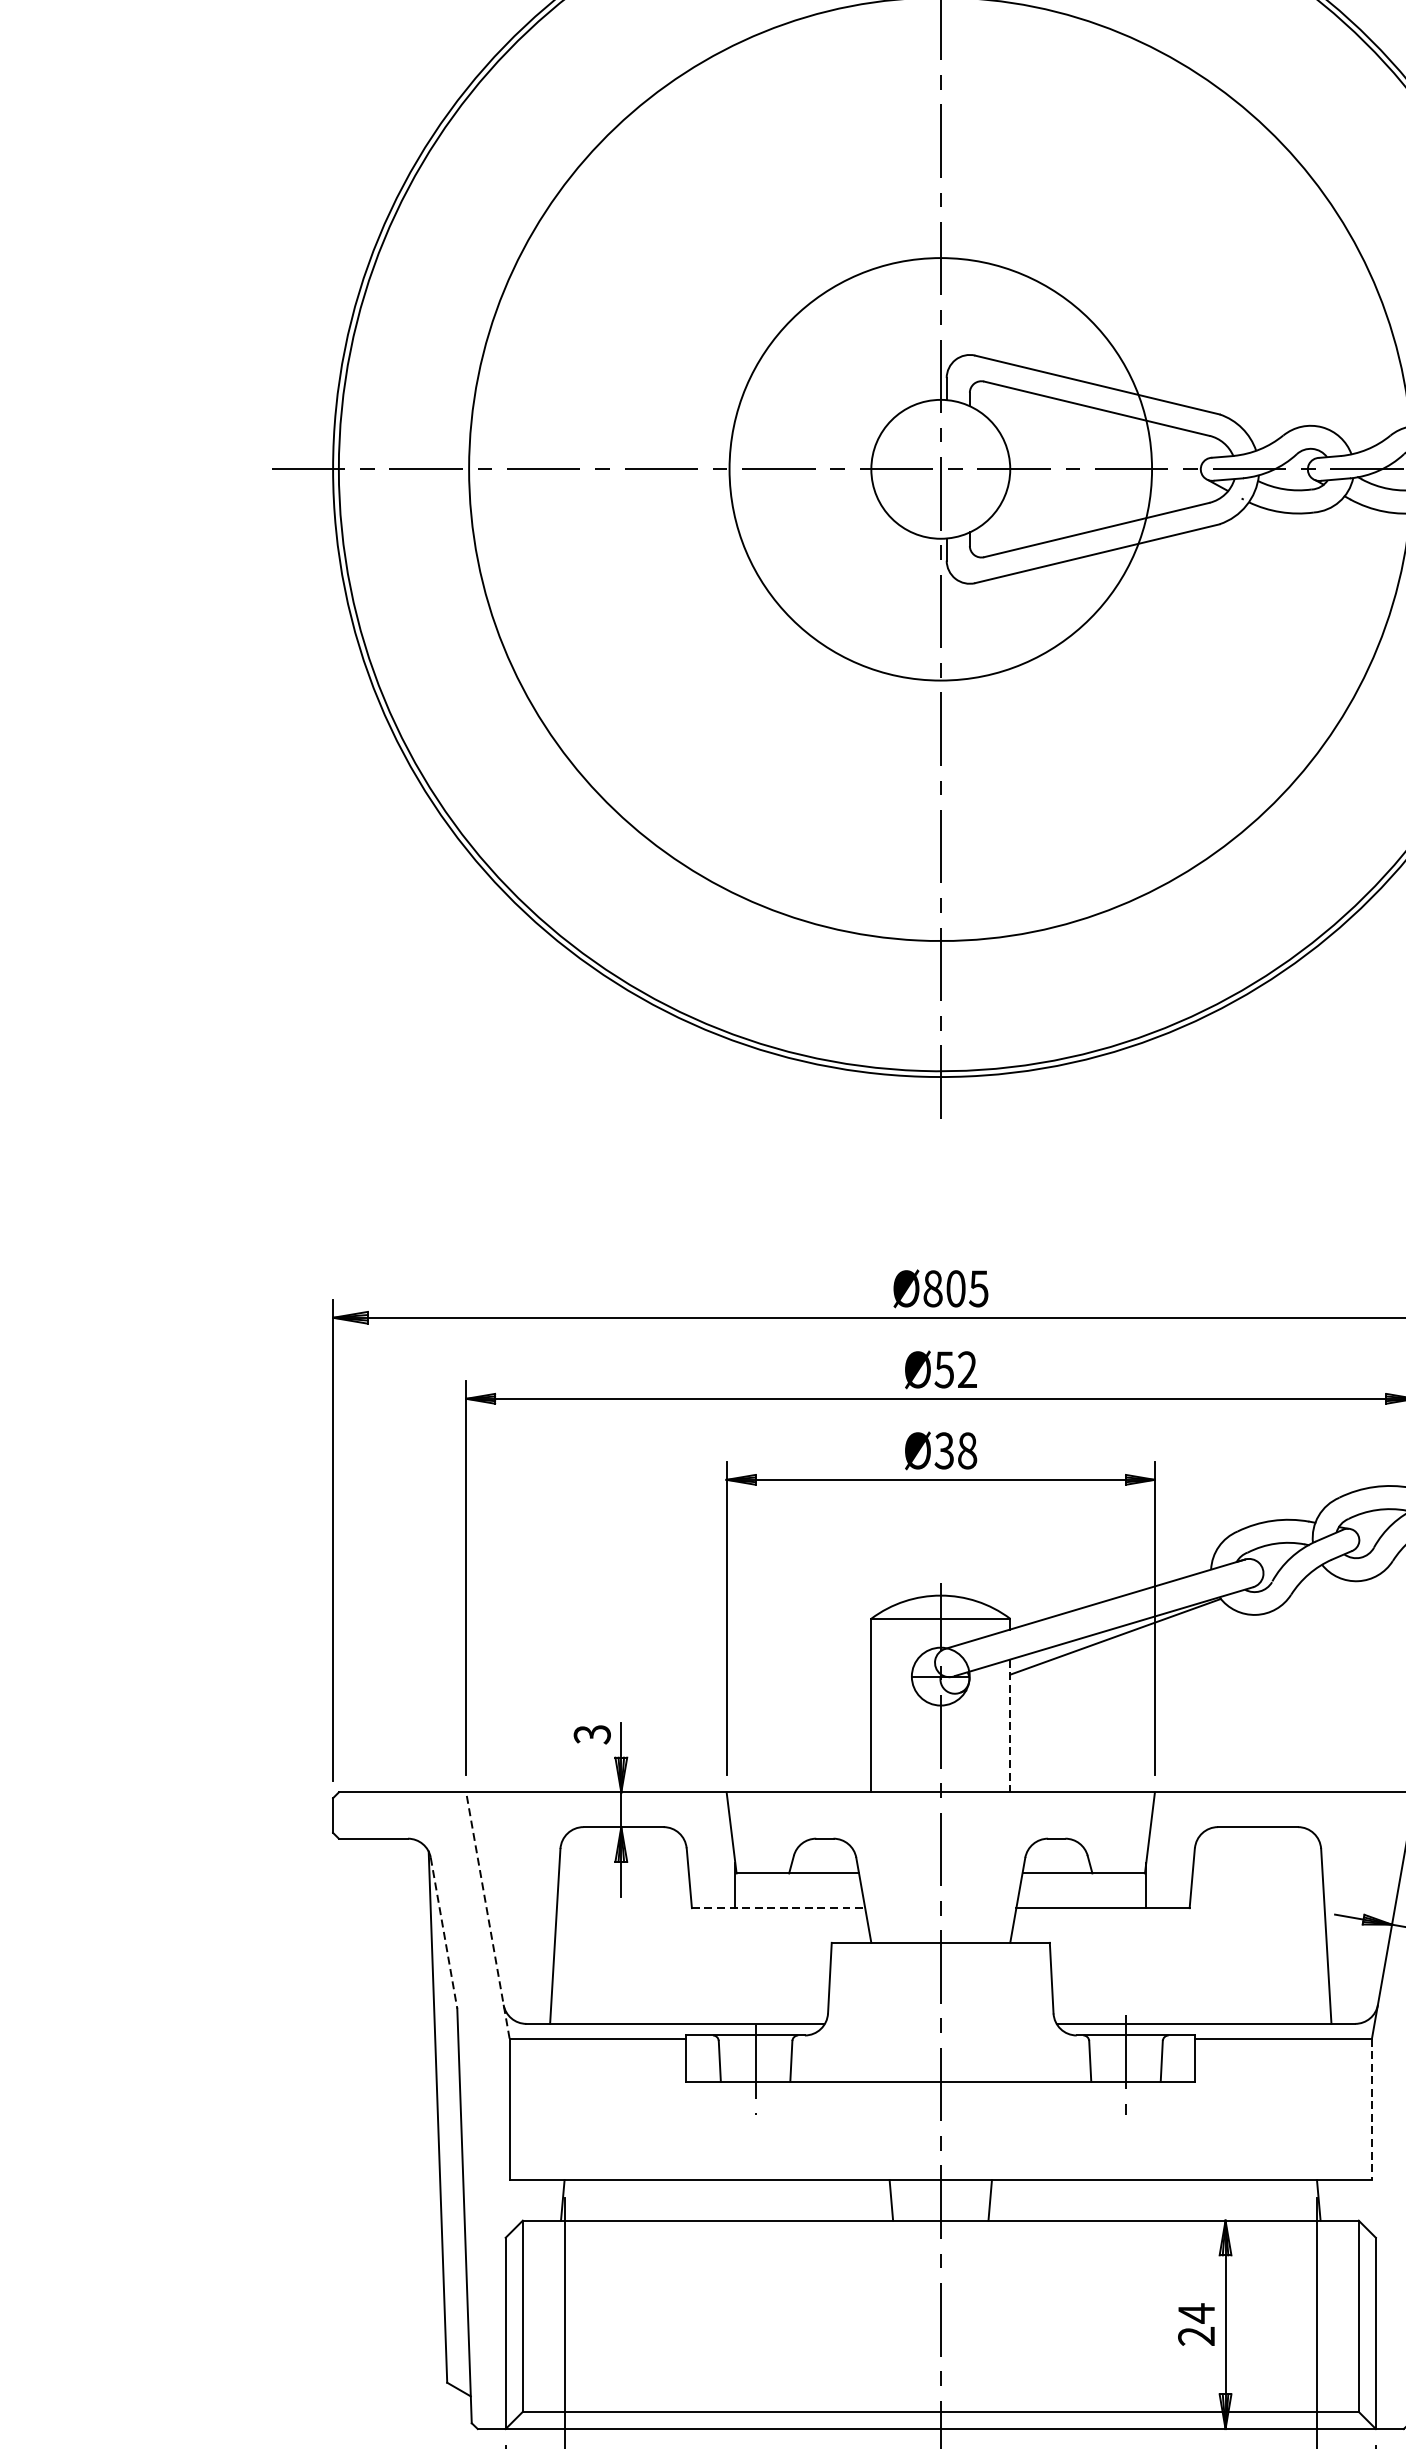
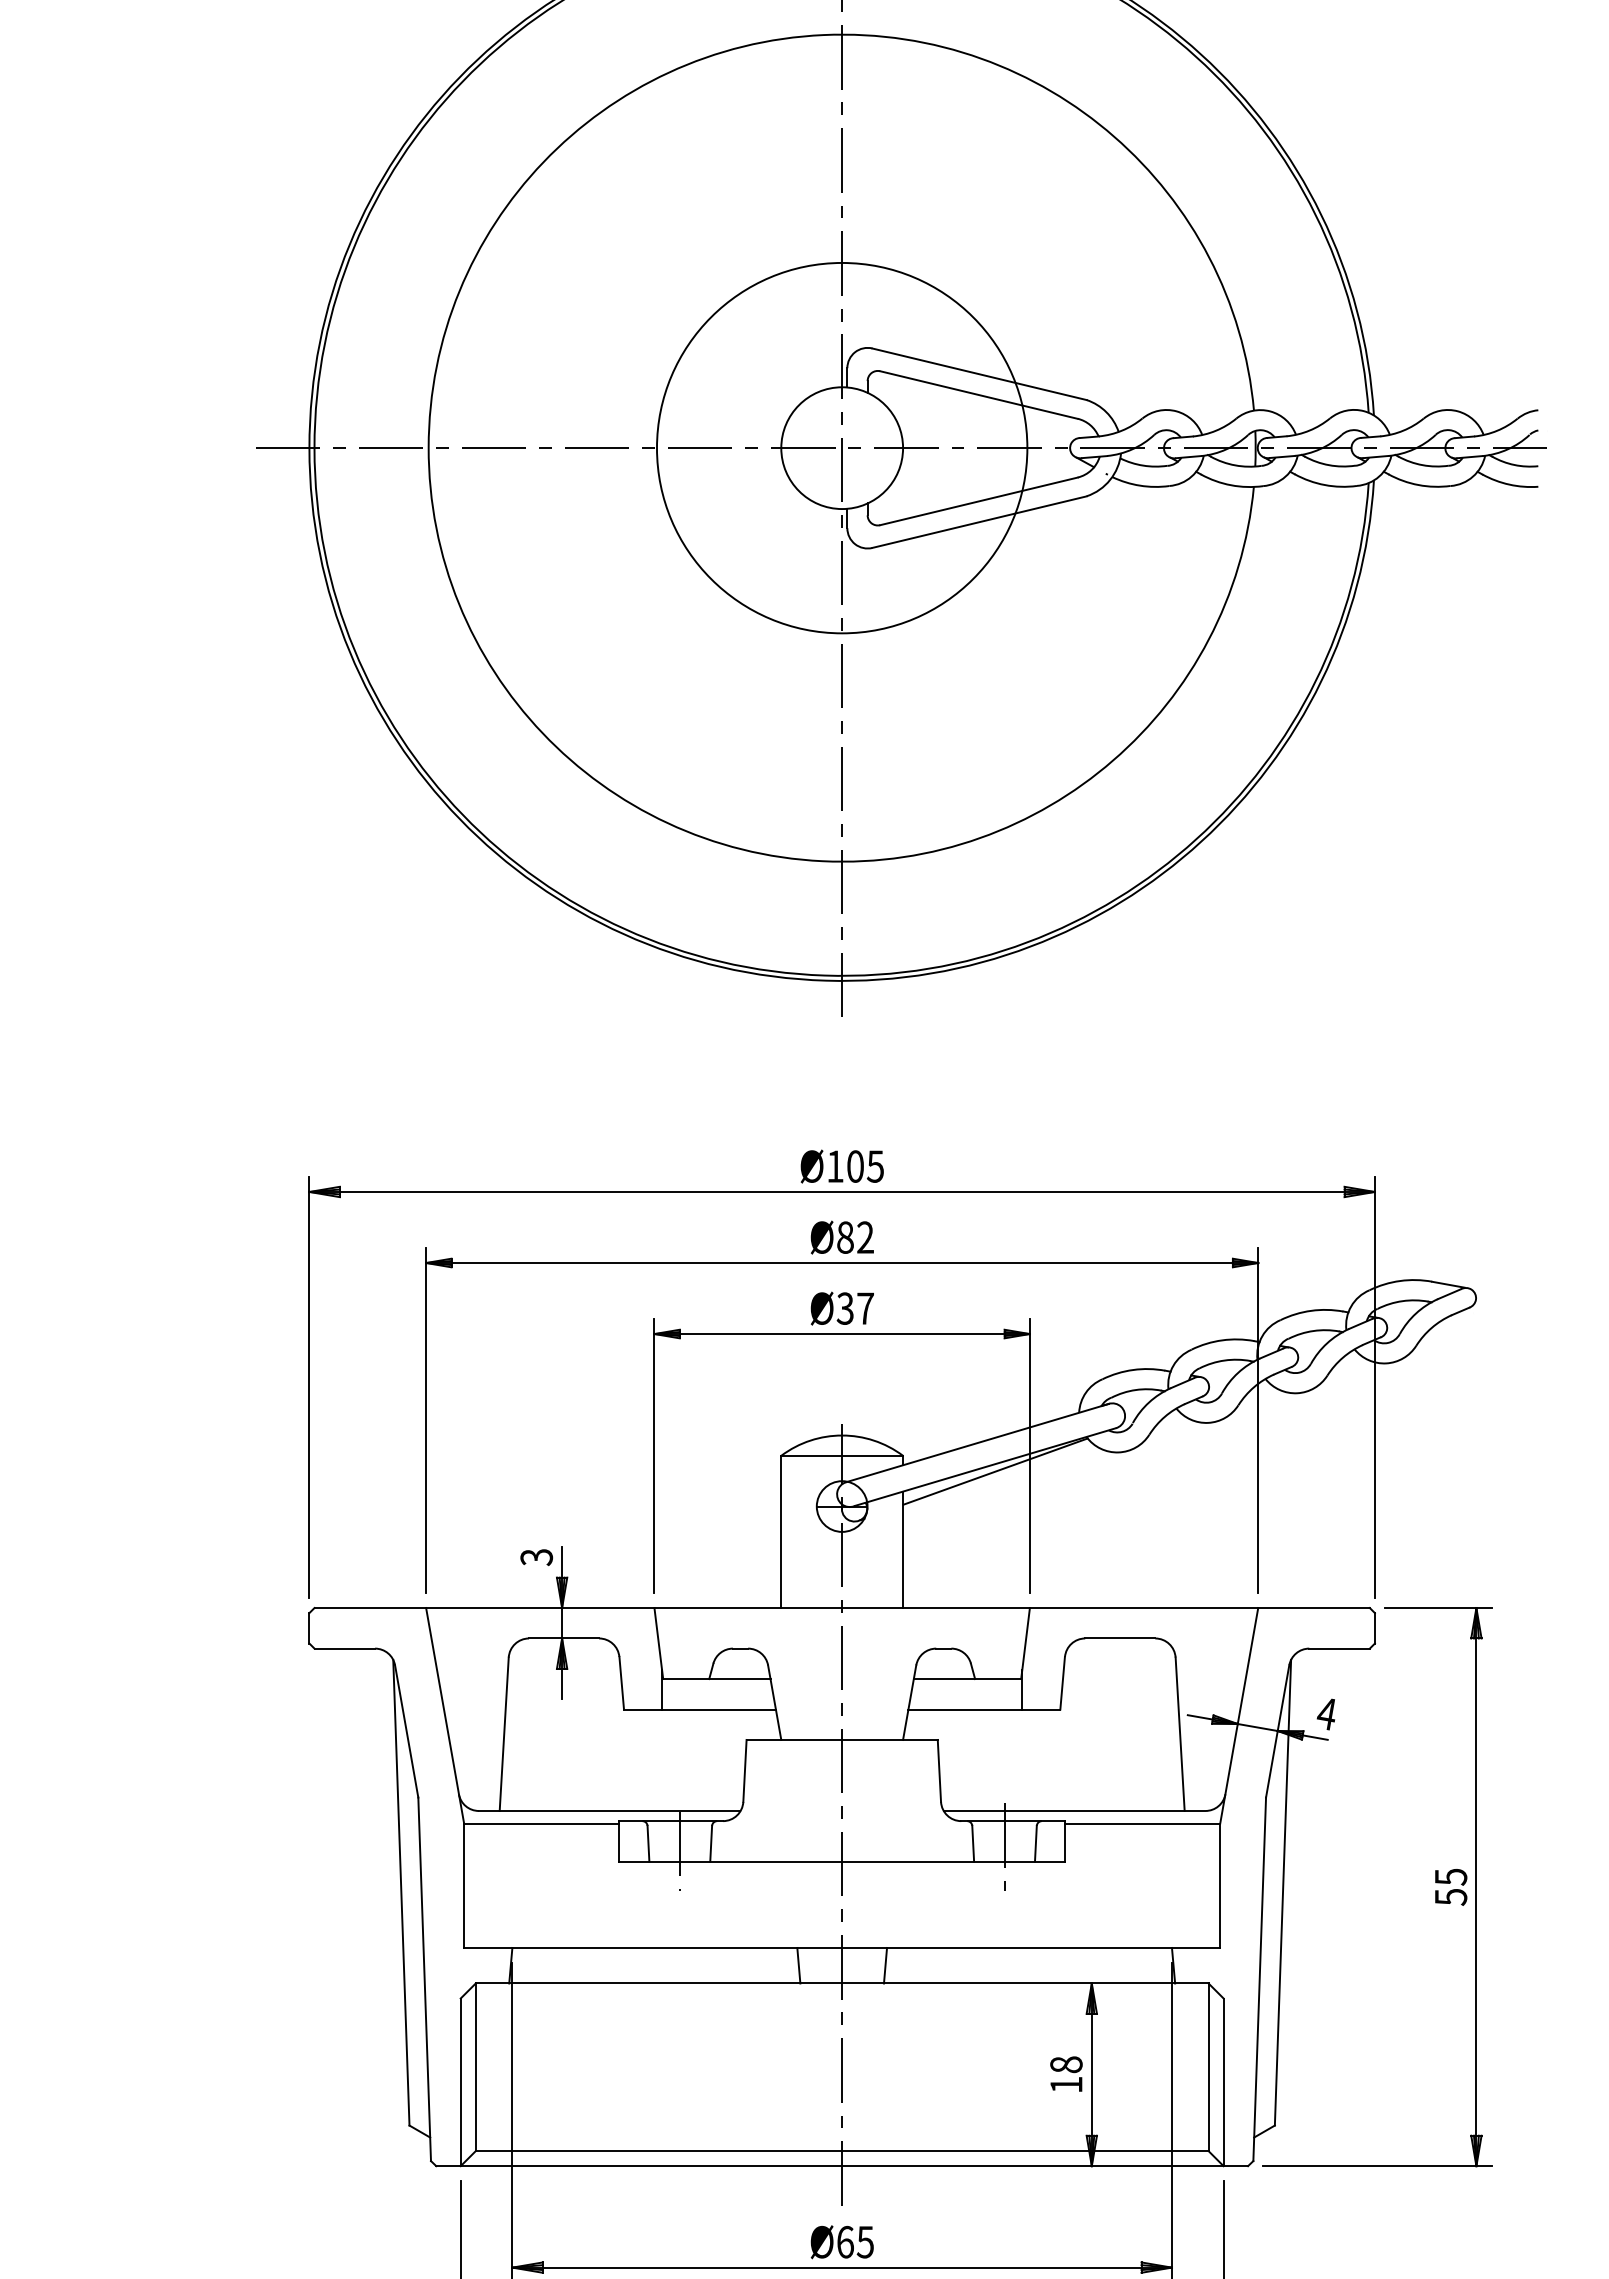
text: (933, 1288) -> (835, 1166), Ø805 -> Ø105
text: (943, 1369) -> (844, 1237), Ø52 -> Ø82
text: (967, 1450) -> (865, 1308), Ø38 -> Ø37
line: (1010, 1726) -> (903, 1550), dashed -> solid
line: (778, 1908) -> (699, 1709), dashed -> solid
line: (488, 1914) -> (445, 1715), dashed -> solid
line: (443, 1933) -> (406, 1731), dashed -> solid
line: (1372, 2110) -> (1220, 1886), dashed -> solid
text: (1196, 2324) -> (1066, 2074), 24 -> 18

